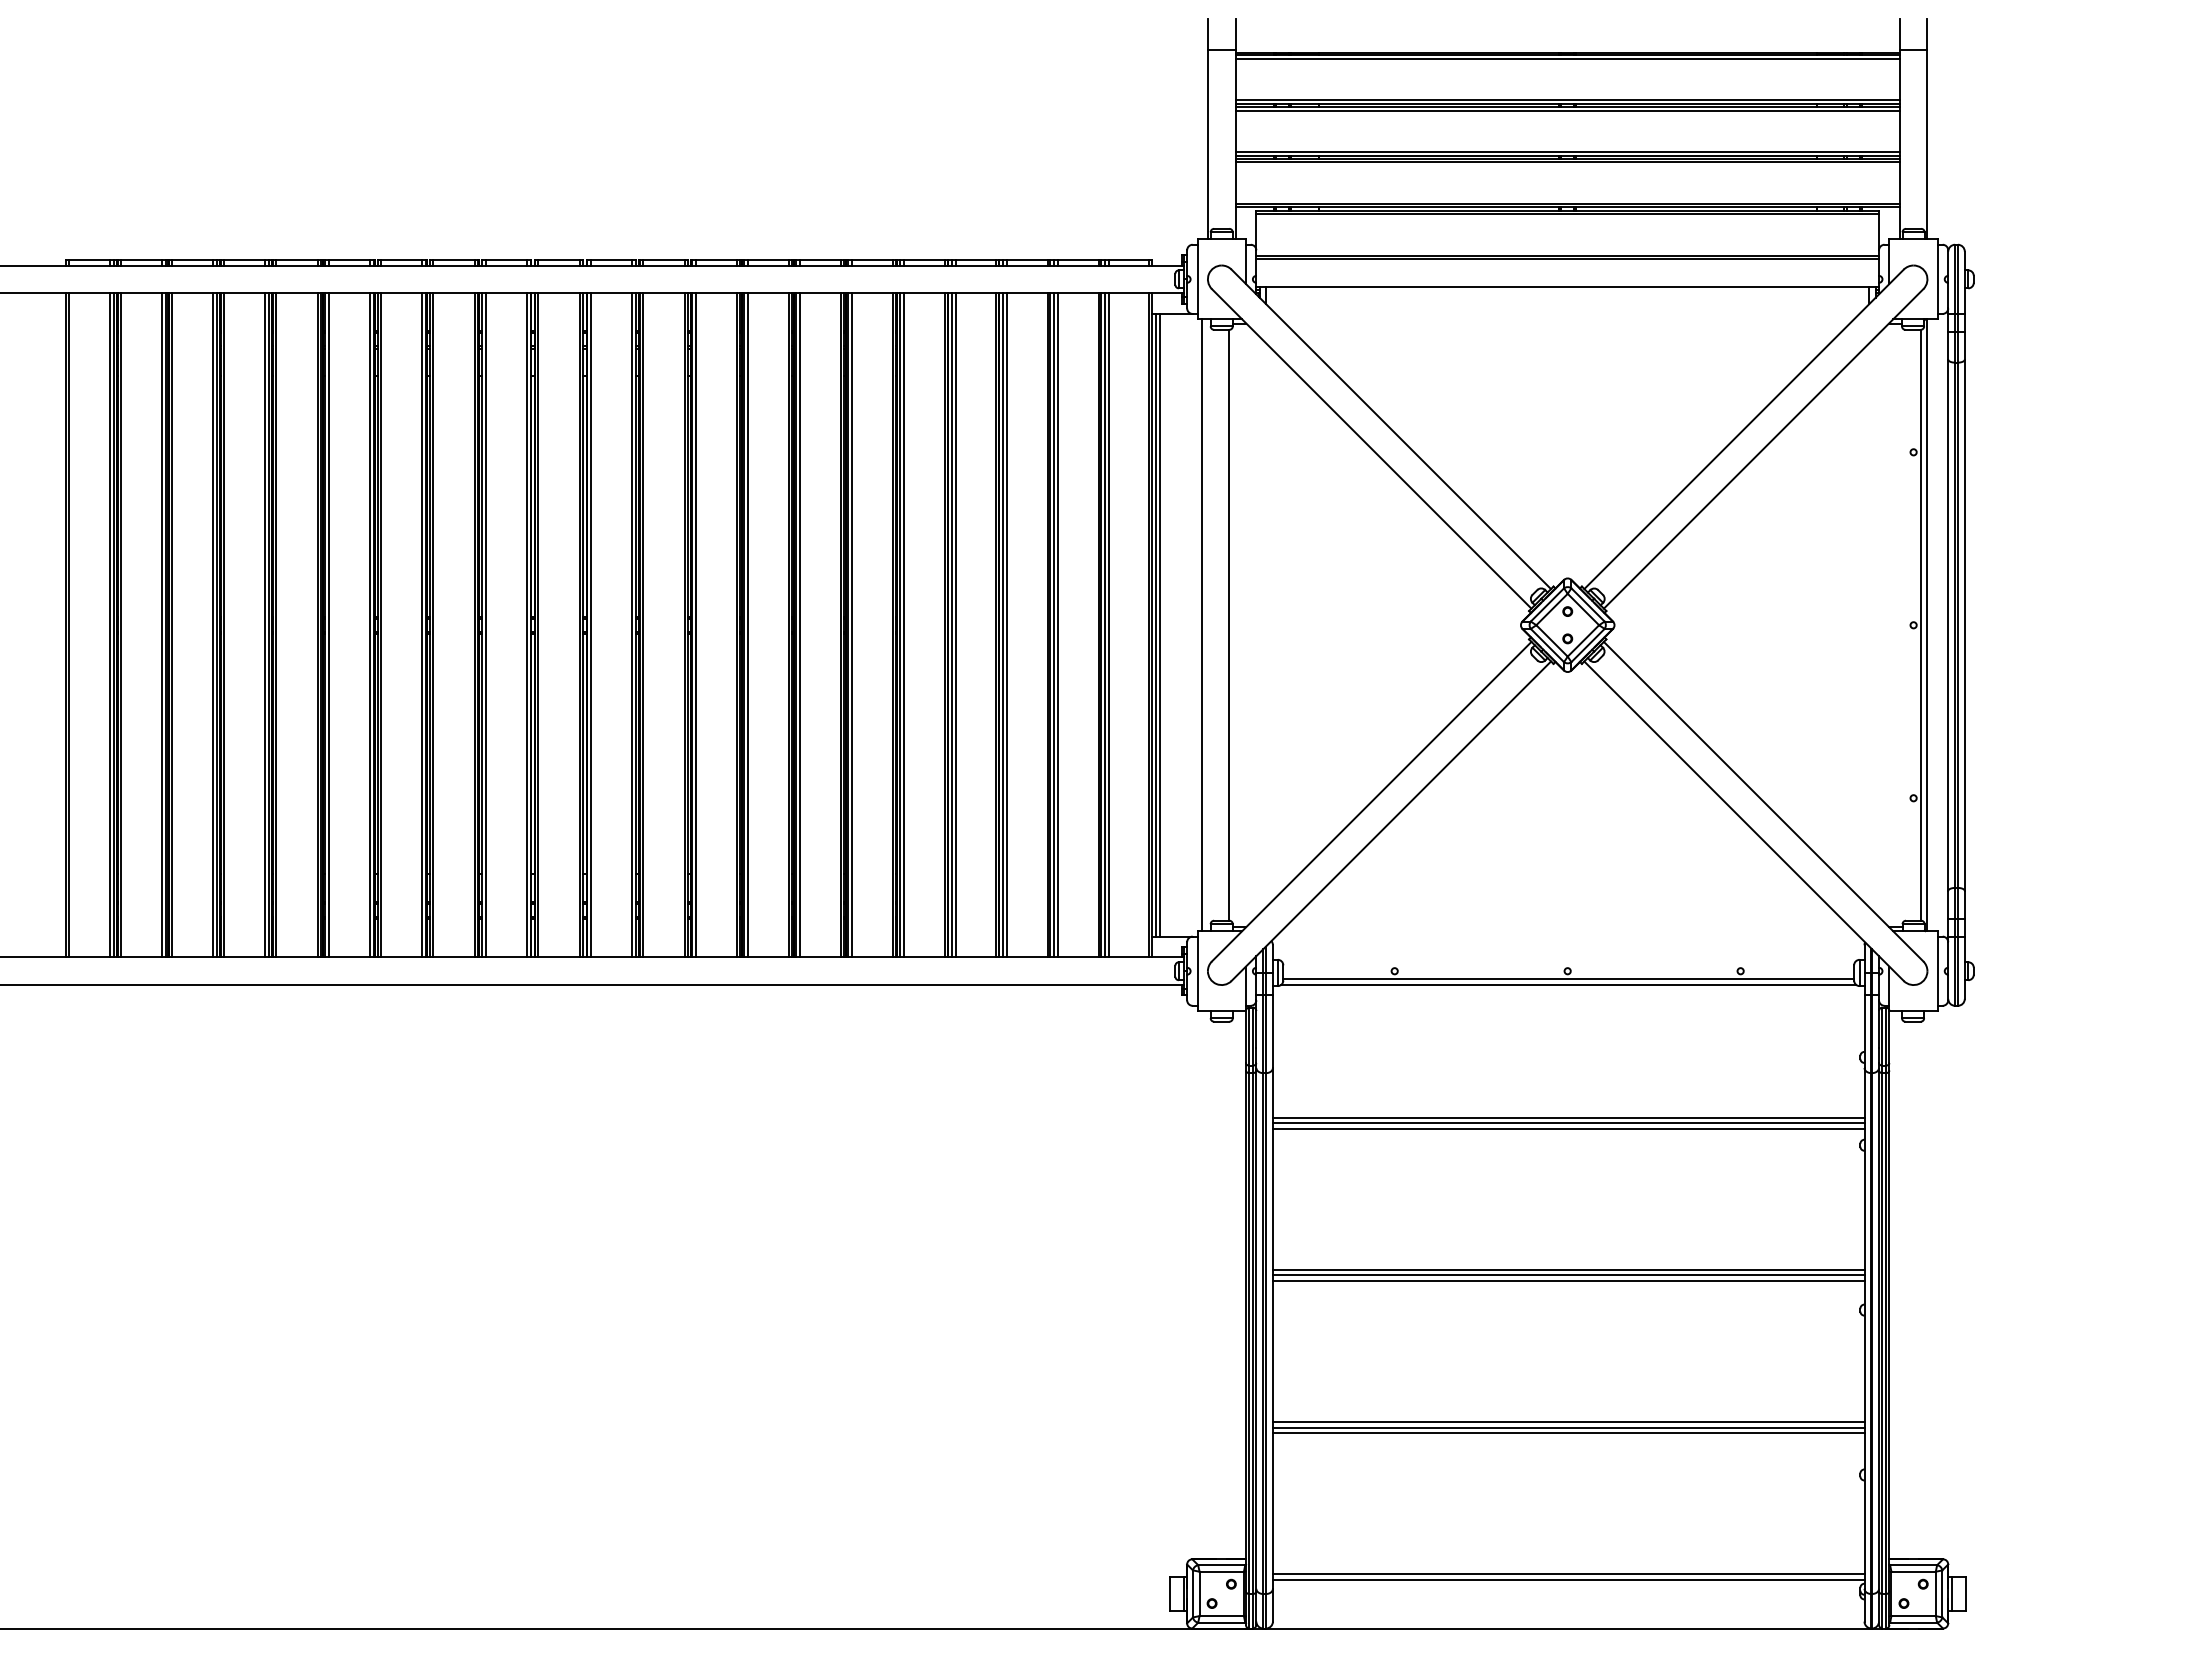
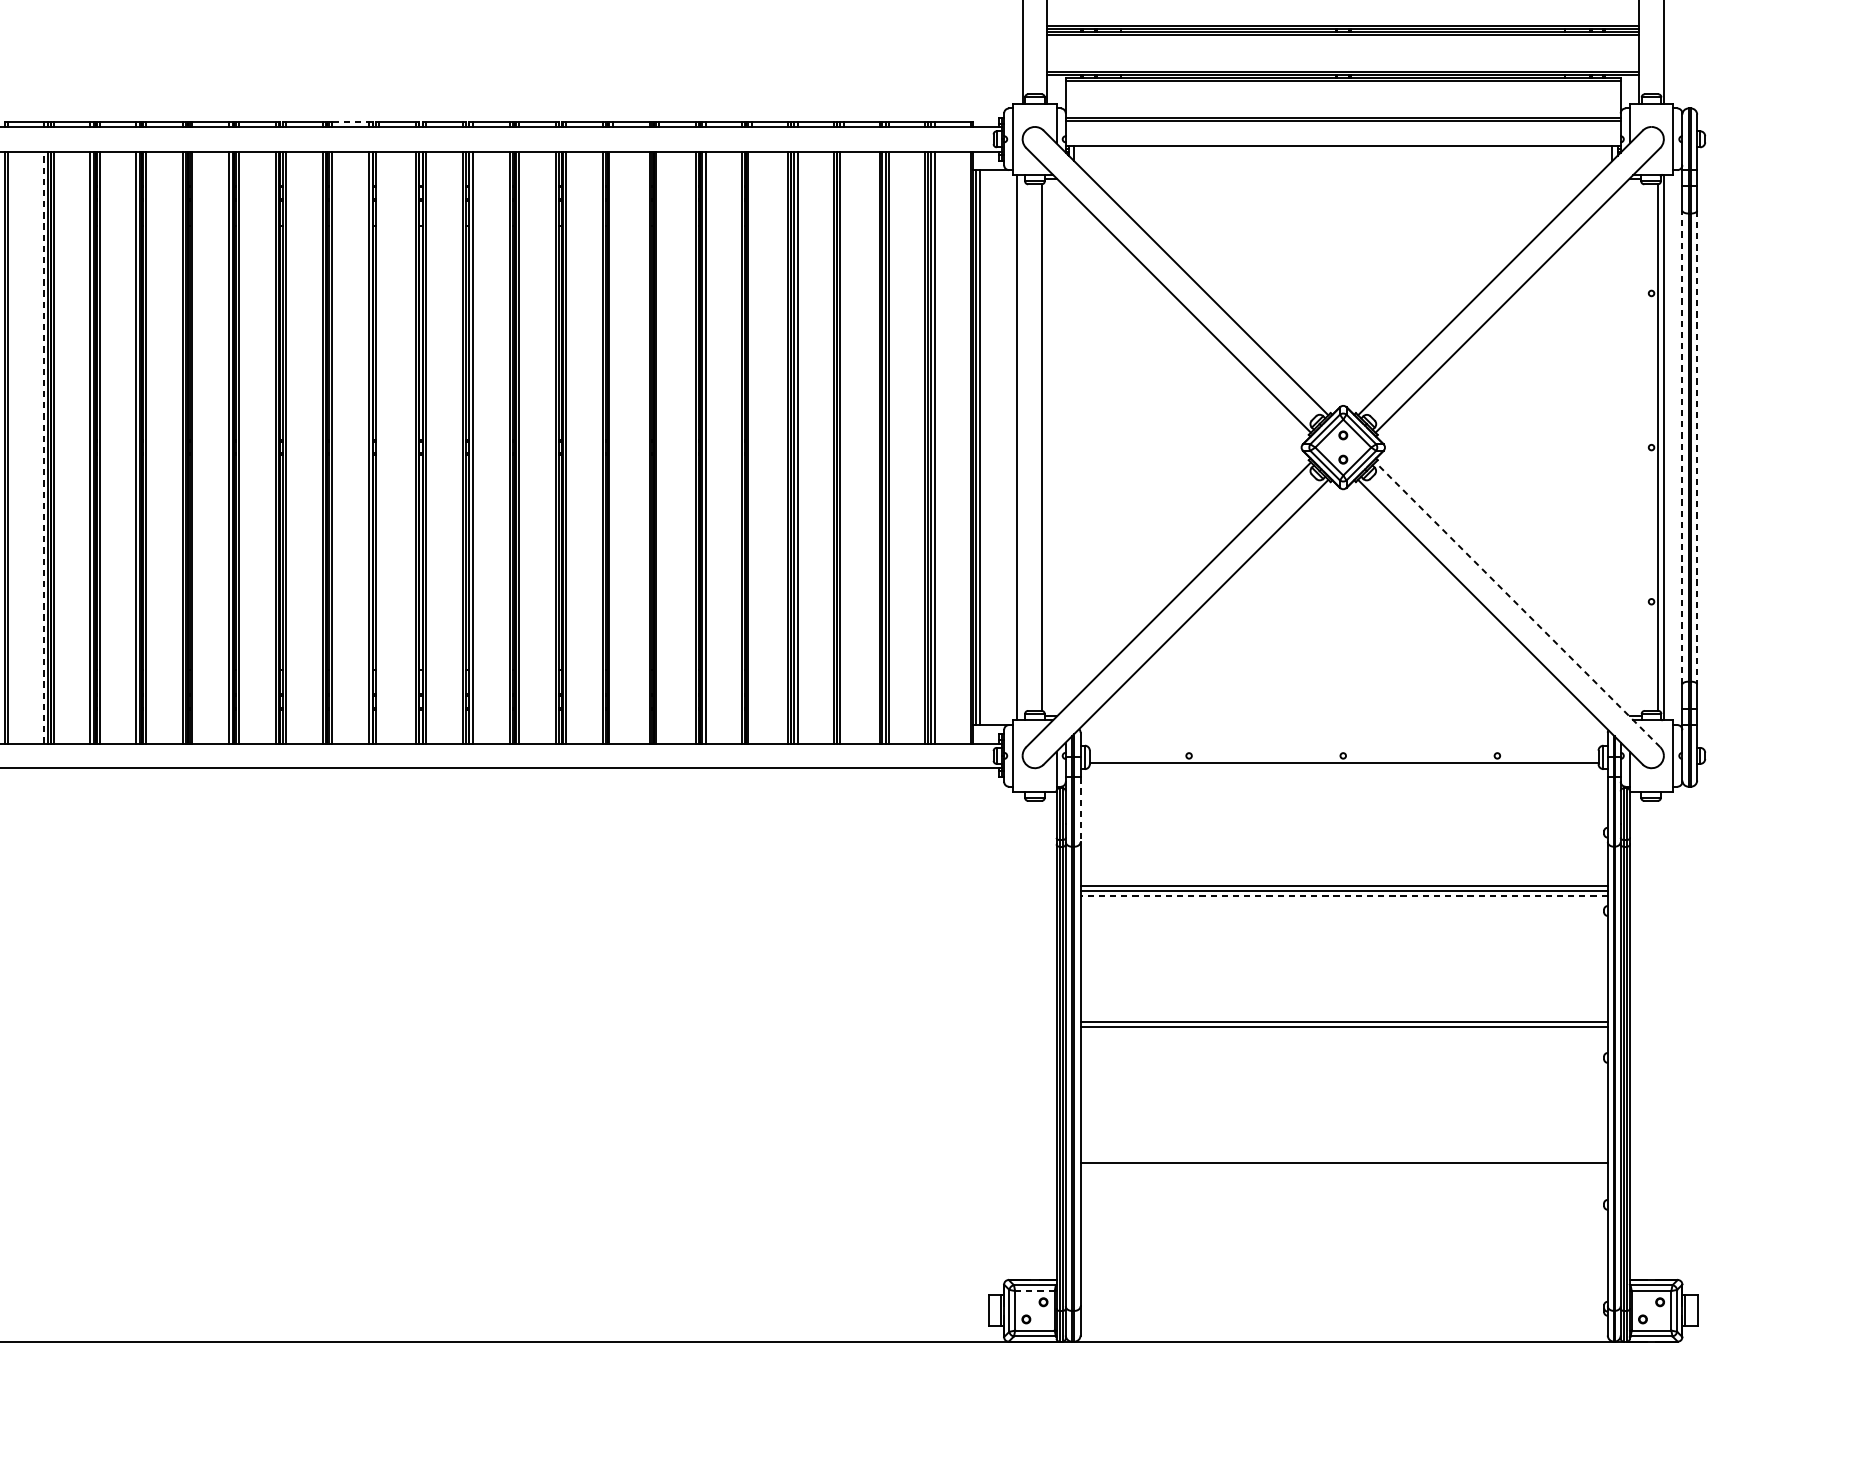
line: (454, 260) -> (351, 122), solid -> dashed
line: (109, 624) -> (43, 446), solid -> dashed
line: (485, 625) -> (378, 447), removed
line: (747, 625) -> (612, 447), removed
line: (800, 625) -> (659, 447), removed
line: (904, 625) -> (752, 447), removed
line: (1007, 625) -> (844, 447), removed
line: (1948, 625) -> (1682, 447), solid -> dashed
line: (1964, 625) -> (1696, 447), solid -> dashed
line: (1763, 801) -> (1517, 604), solid -> dashed
line: (1568, 985) -> (1343, 768), removed
line: (1272, 1032) -> (1080, 810), solid -> dashed
line: (1568, 1128) -> (1343, 896), solid -> dashed
line: (1568, 1280) -> (1343, 1031), removed
line: (1568, 1422) -> (1343, 1158), removed
line: (1568, 1433) -> (1343, 1167), removed
line: (1221, 1571) -> (1034, 1290), solid -> dashed
line: (1568, 1574) -> (1343, 1293), removed
line: (1568, 1579) -> (1343, 1297), removed

